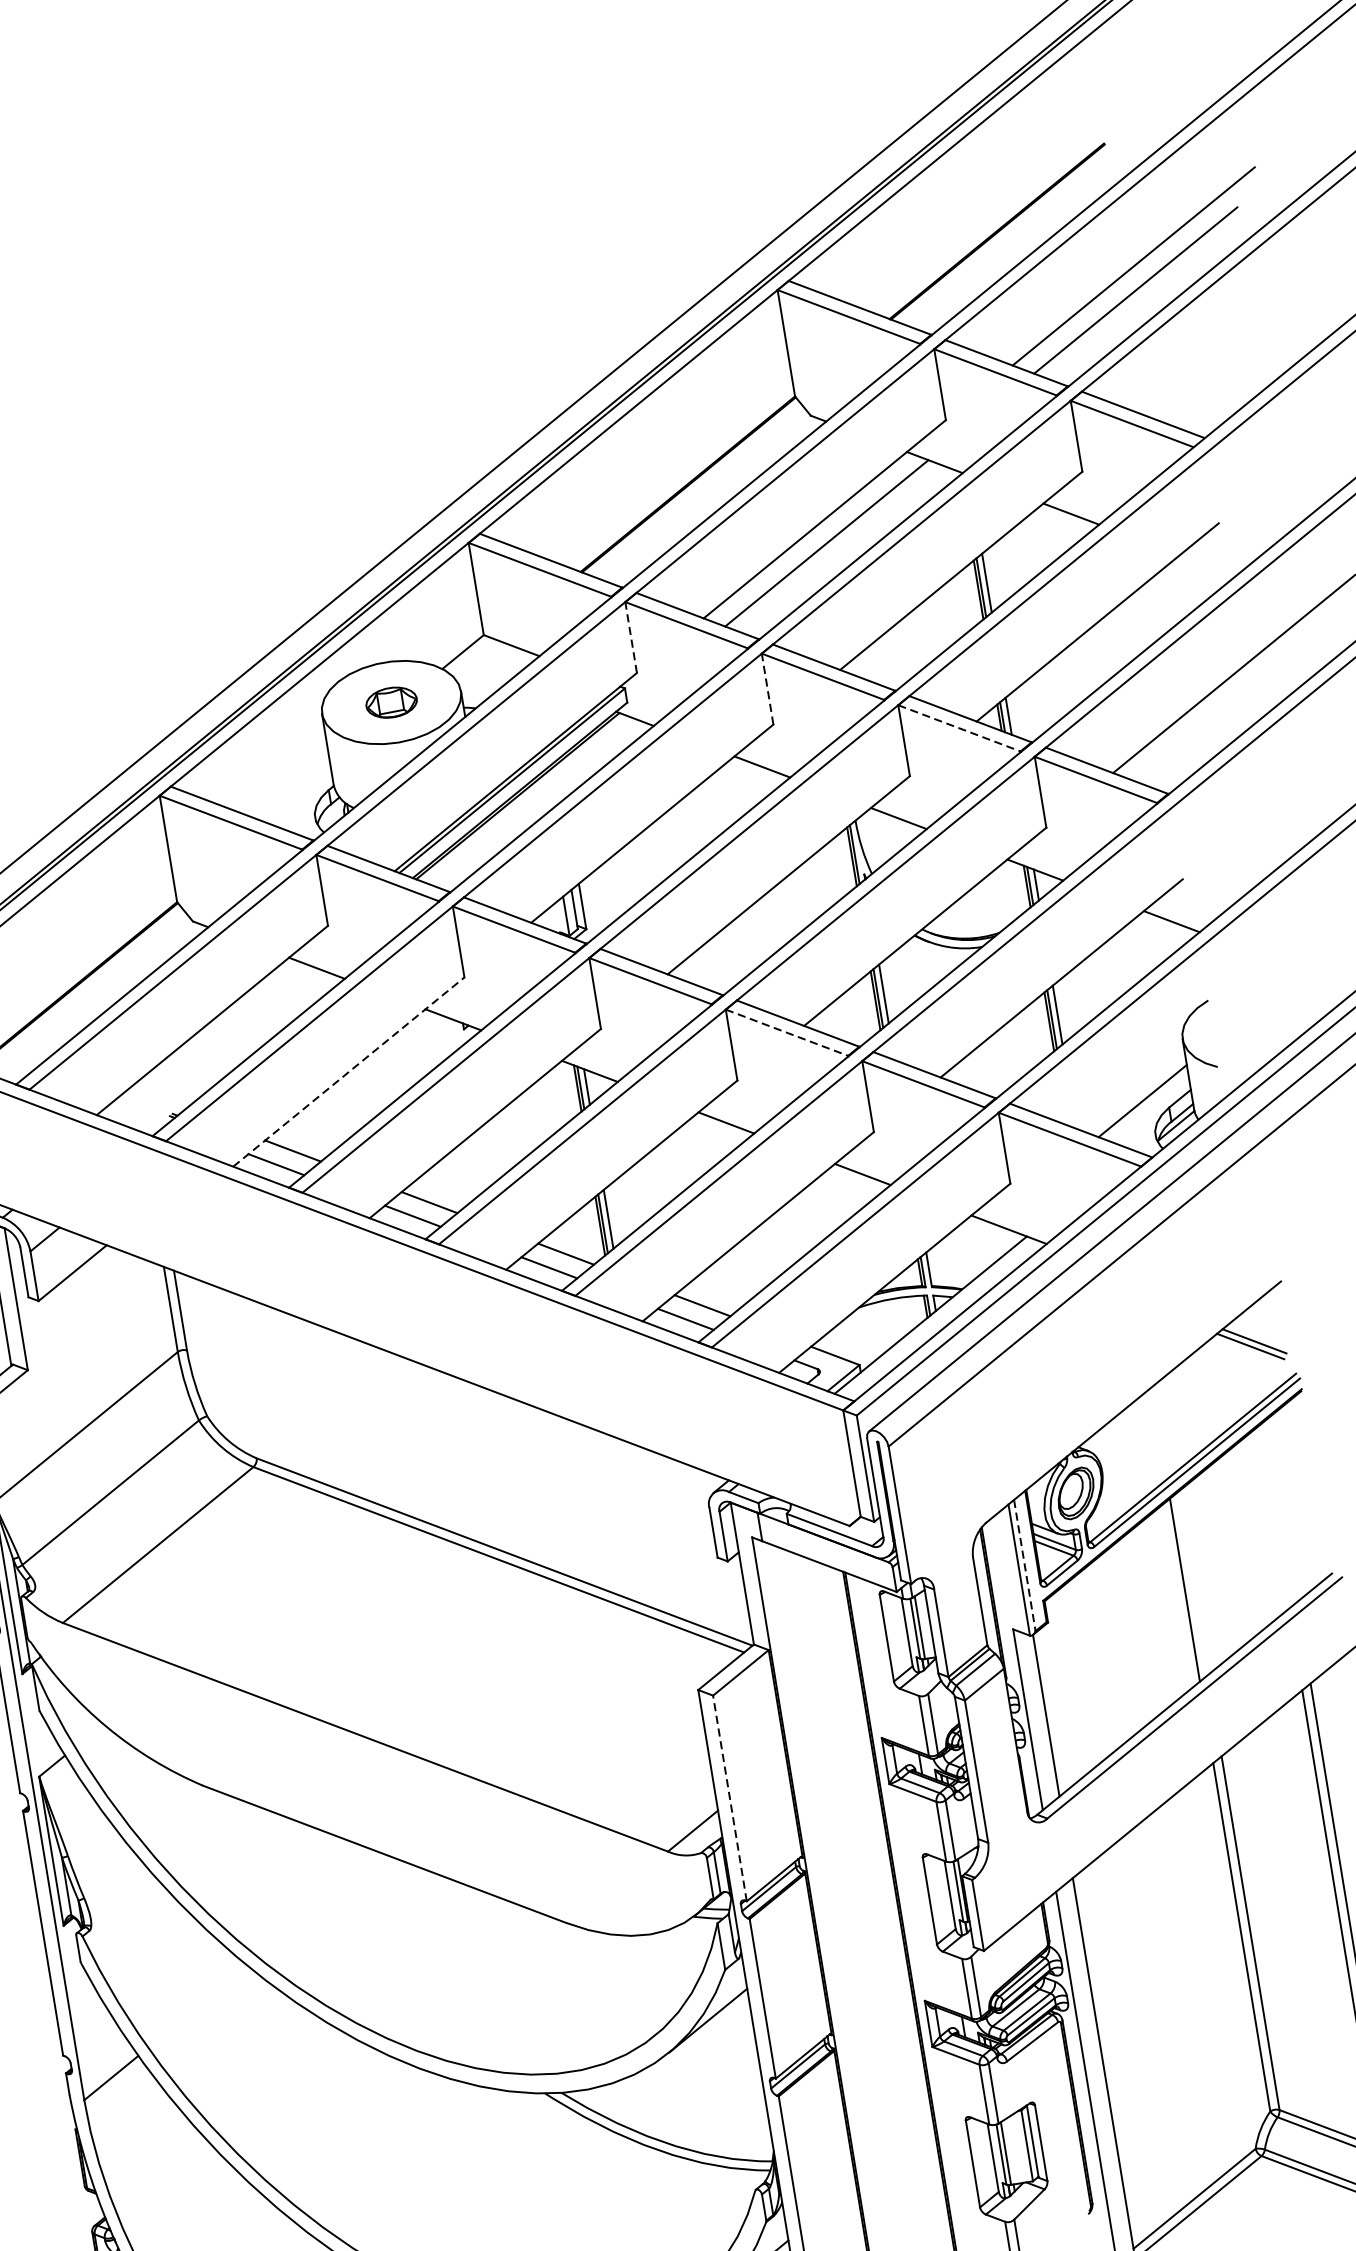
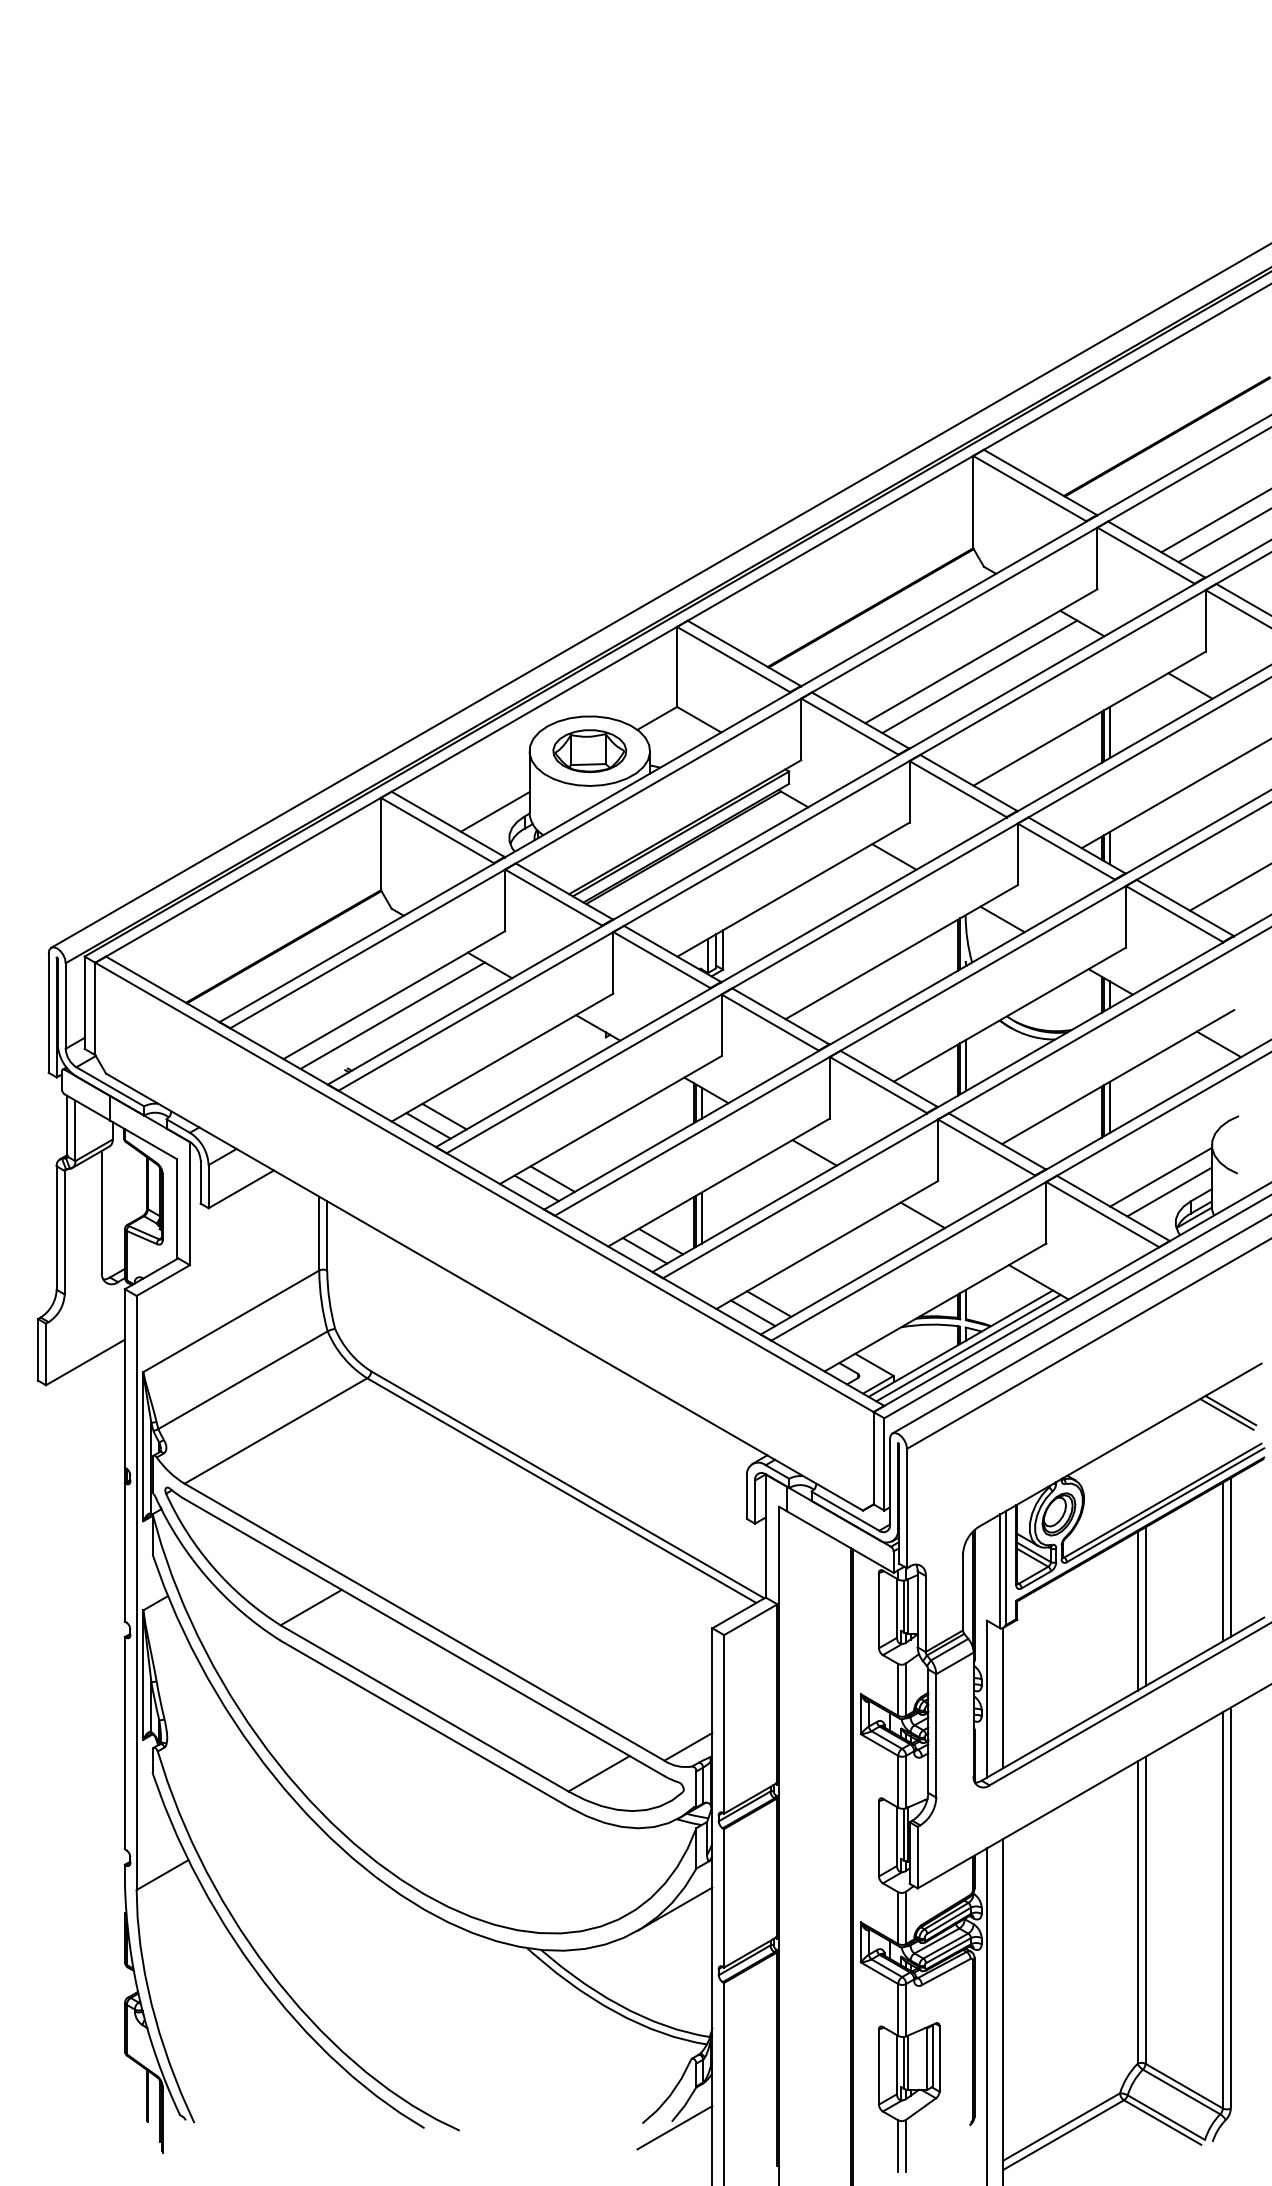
line: (631, 637) -> (801, 729), dashed -> solid
line: (767, 688) -> (909, 791), dashed -> solid
part: (391, 702) -> (589, 751), size x1.67
line: (959, 728) -> (1066, 851), dashed -> solid
line: (293, 790) -> (494, 811), added
line: (787, 1033) -> (878, 1085), dashed -> solid
line: (214, 1044) -> (392, 1015), added
line: (348, 1071) -> (502, 1057), dashed -> solid
line: (1129, 1084) -> (1160, 1176), added
line: (940, 1318) -> (968, 1347), added
line: (1281, 1510) -> (1230, 1557), added
line: (1273, 1516) -> (1222, 1561), added
line: (1024, 1565) -> (1005, 1568), dashed -> solid
line: (1193, 1583) -> (1145, 1606), added
part: (370, 1767) -> (424, 1648), added
line: (730, 1797) -> (724, 1723), dashed -> solid

